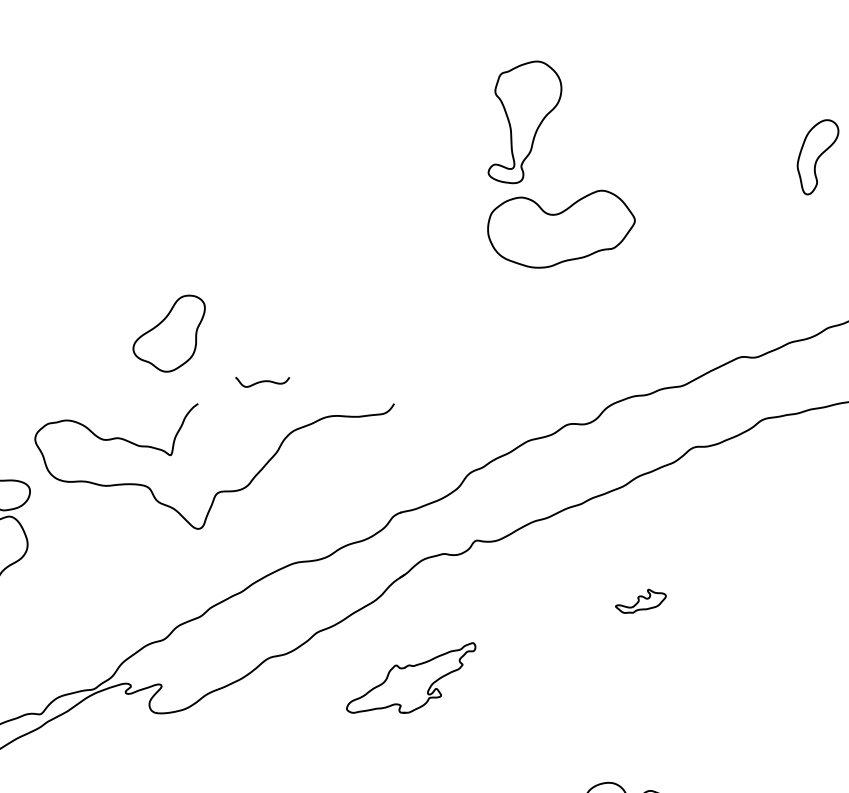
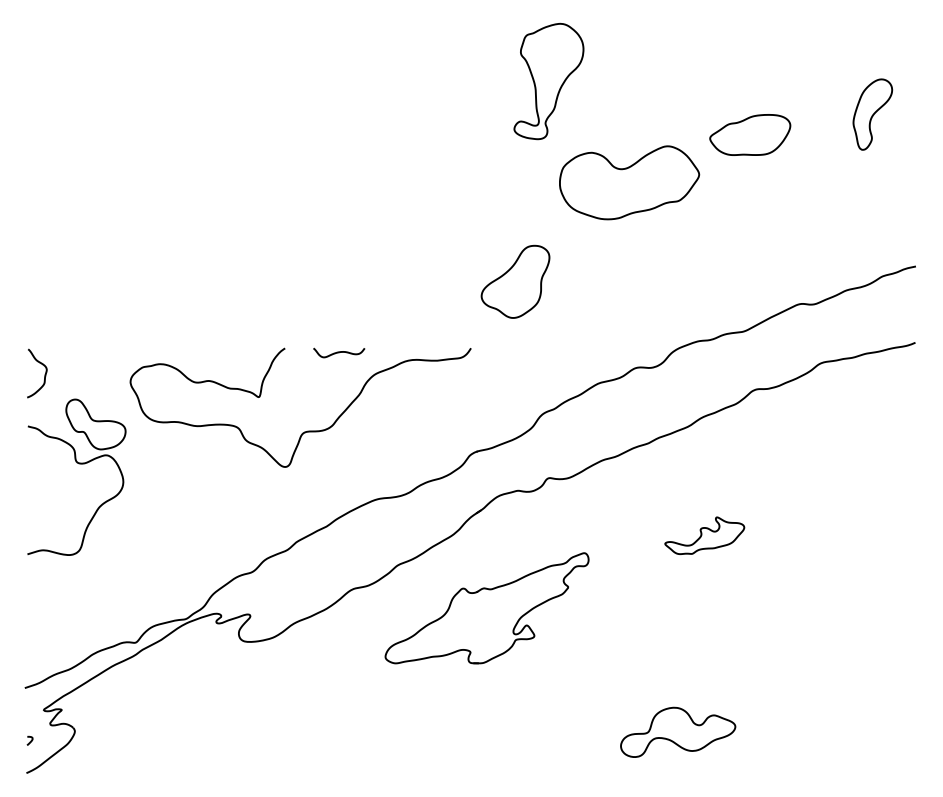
part: (524, 122) -> (548, 81), moved
part: (689, 178) -> (750, 134), added
part: (169, 333) -> (515, 281), moved
curve: (262, 381) -> (339, 352), moved
part: (640, 601) -> (704, 535), size x1.67
part: (410, 678) -> (486, 608), size x1.67

